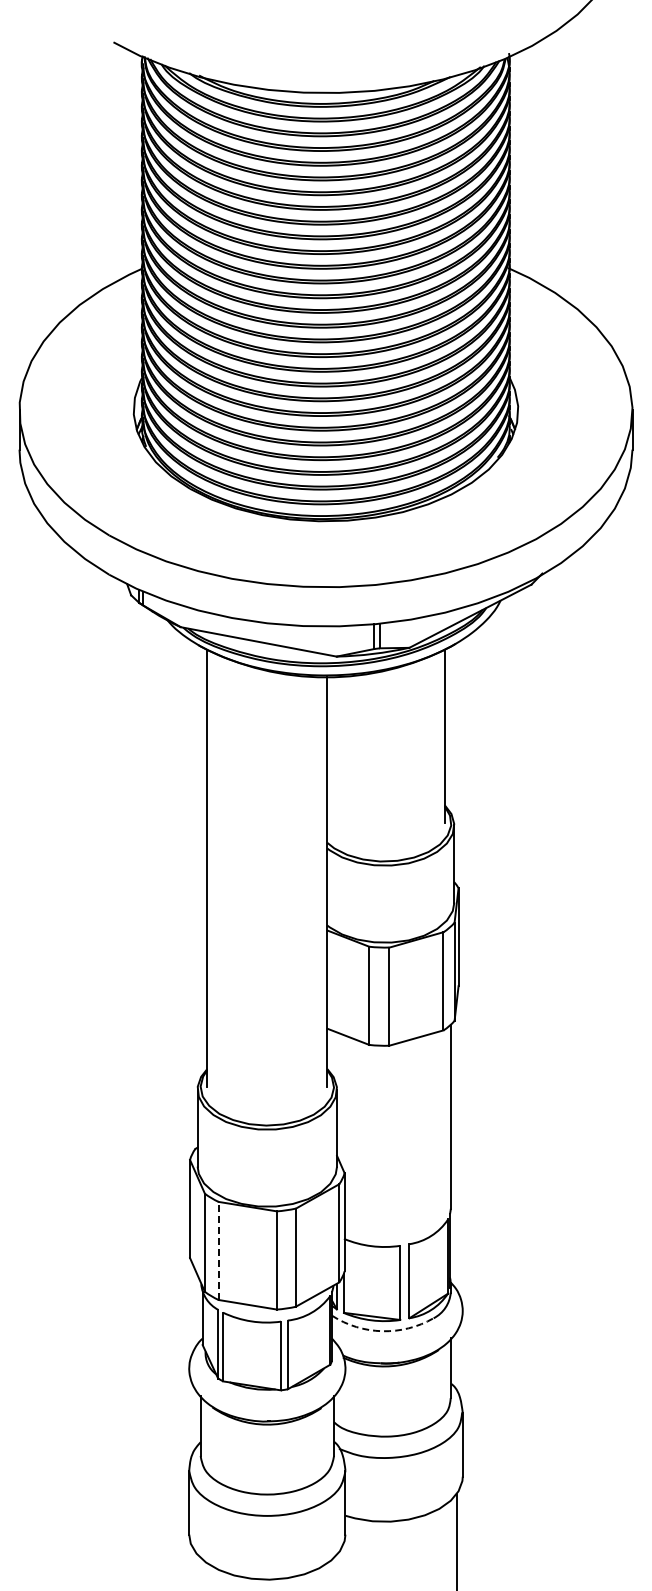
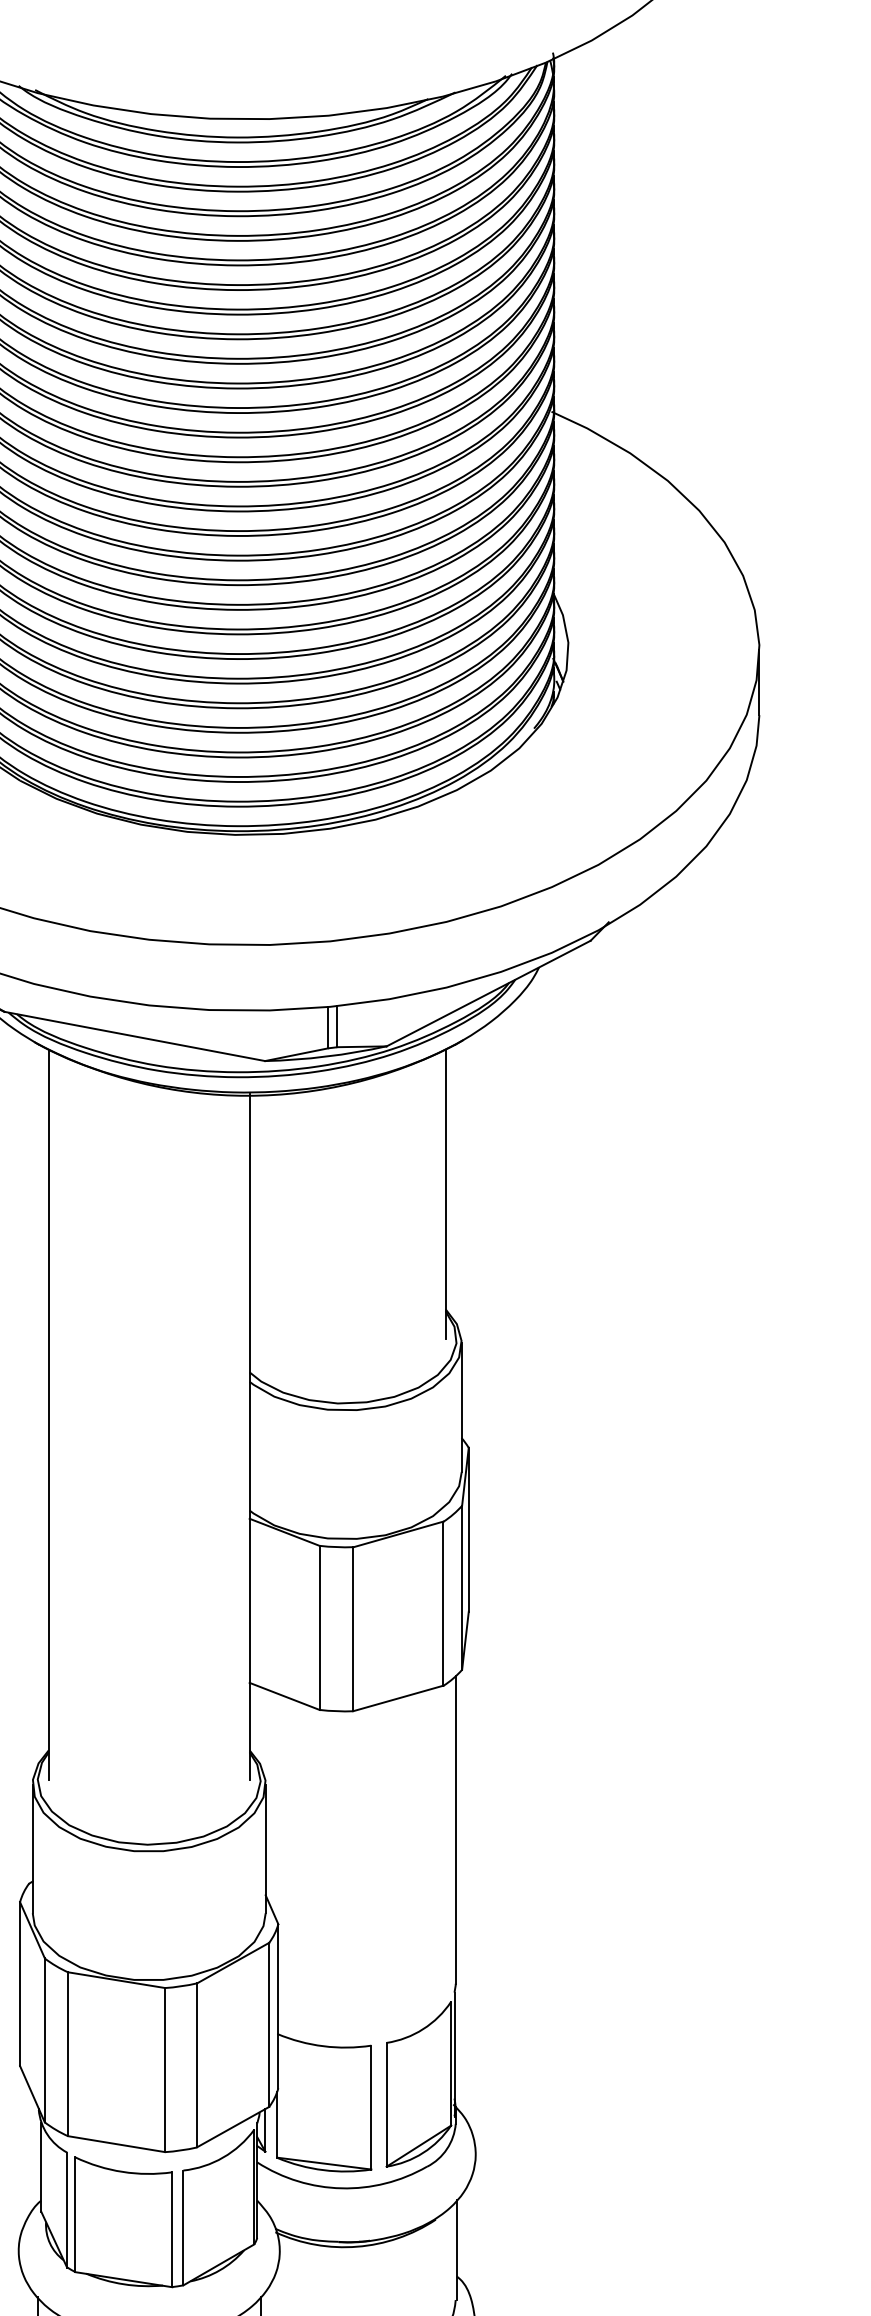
line: (218, 1250) -> (67, 2053), dashed -> solid
arc: (382, 1331) -> (341, 2188), dashed -> solid

